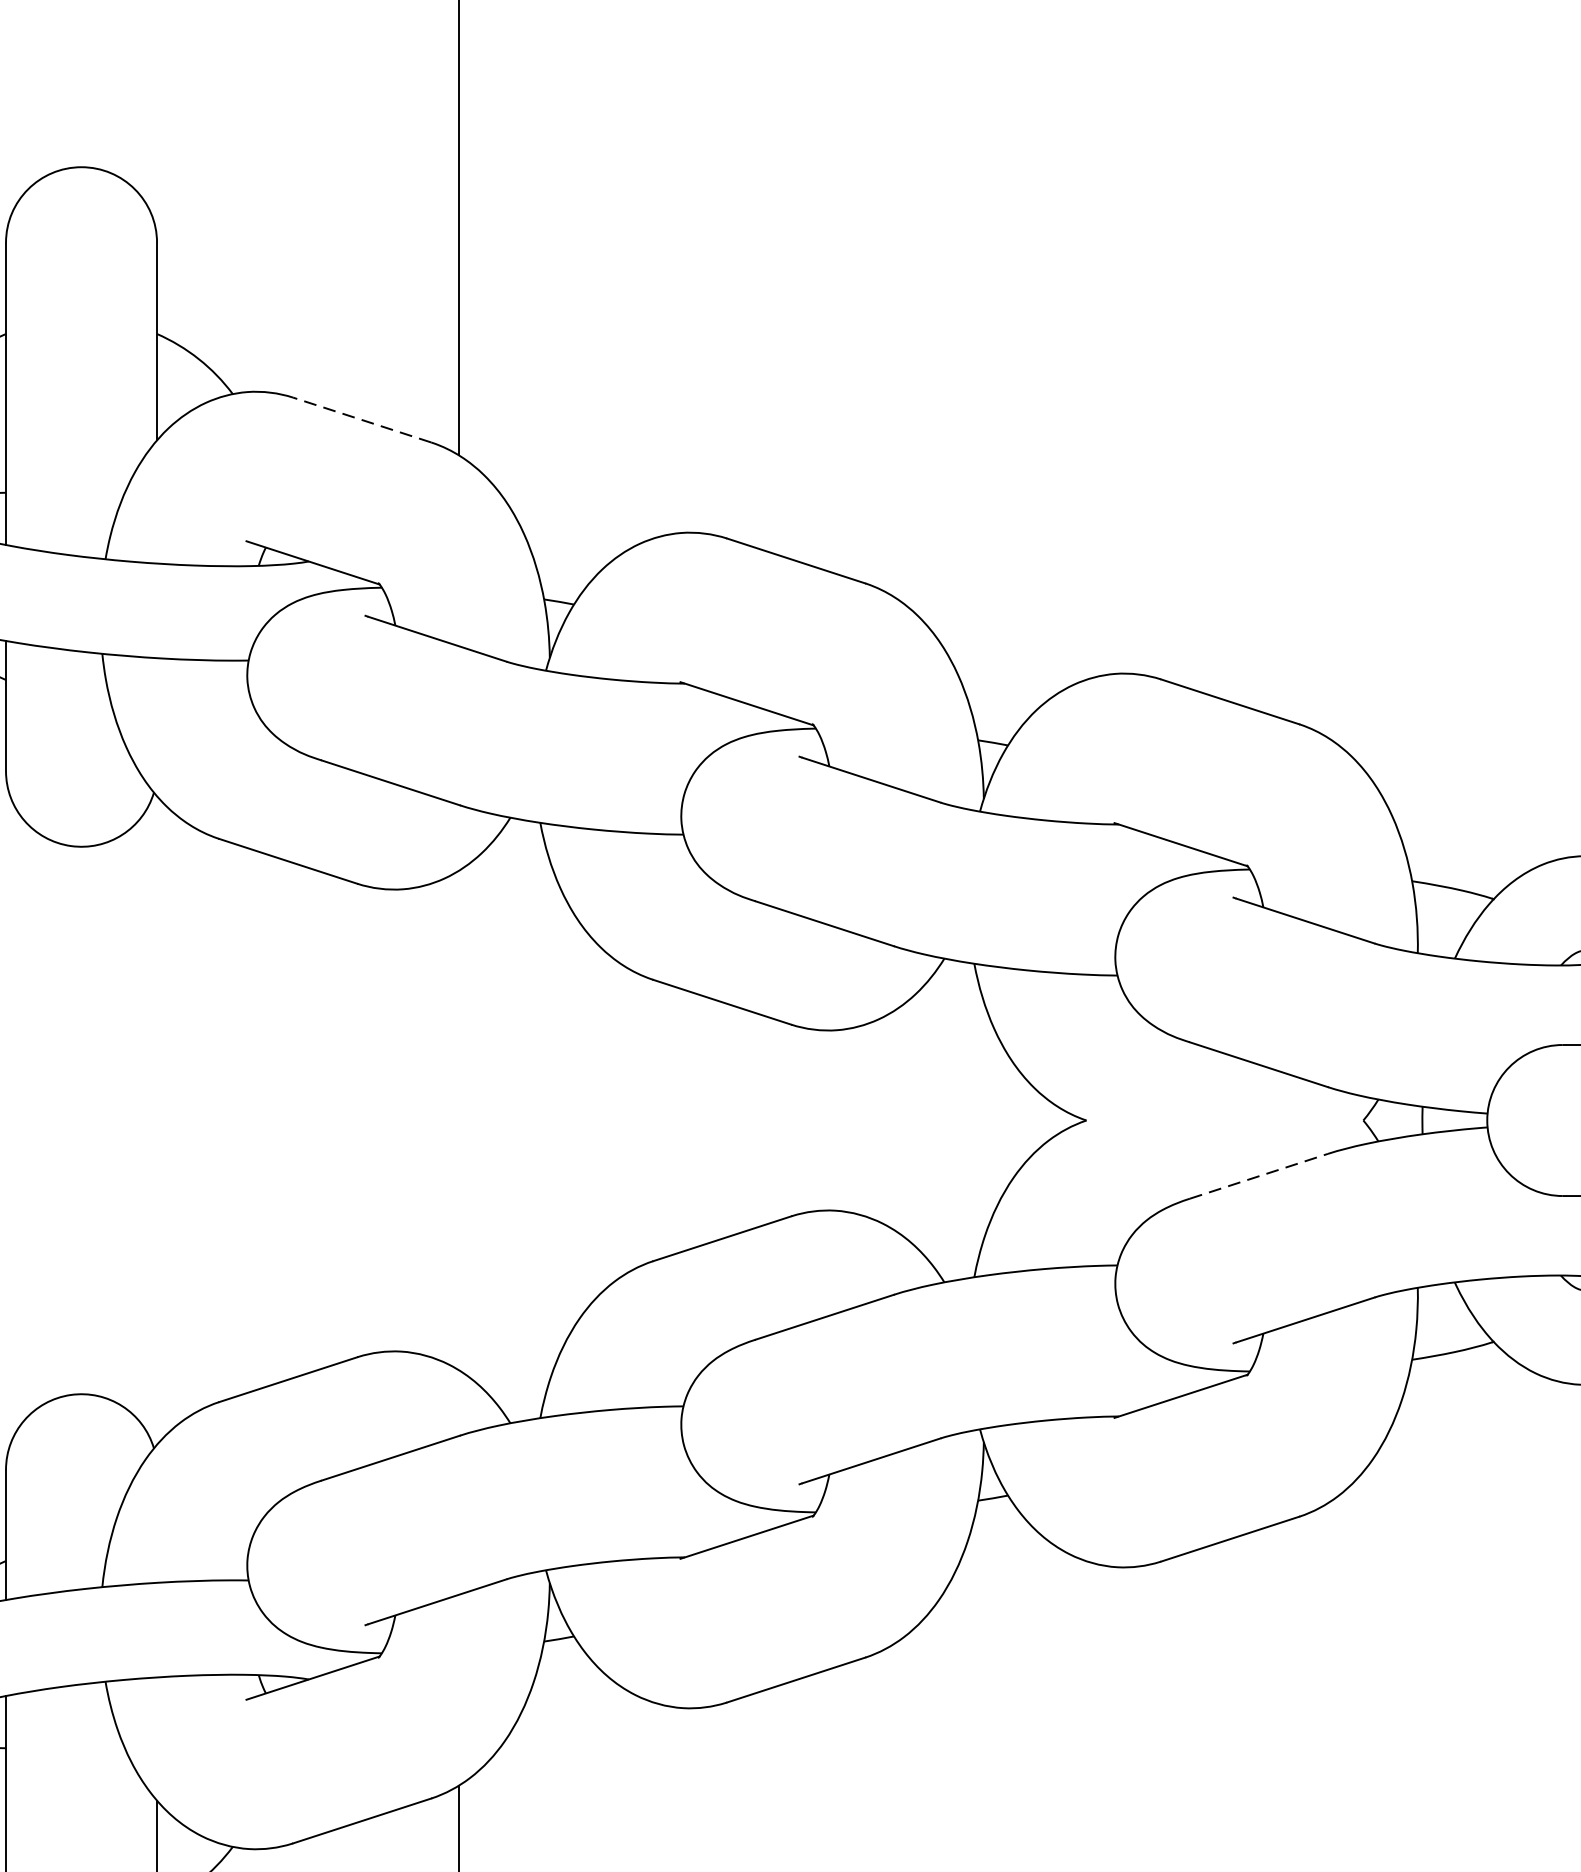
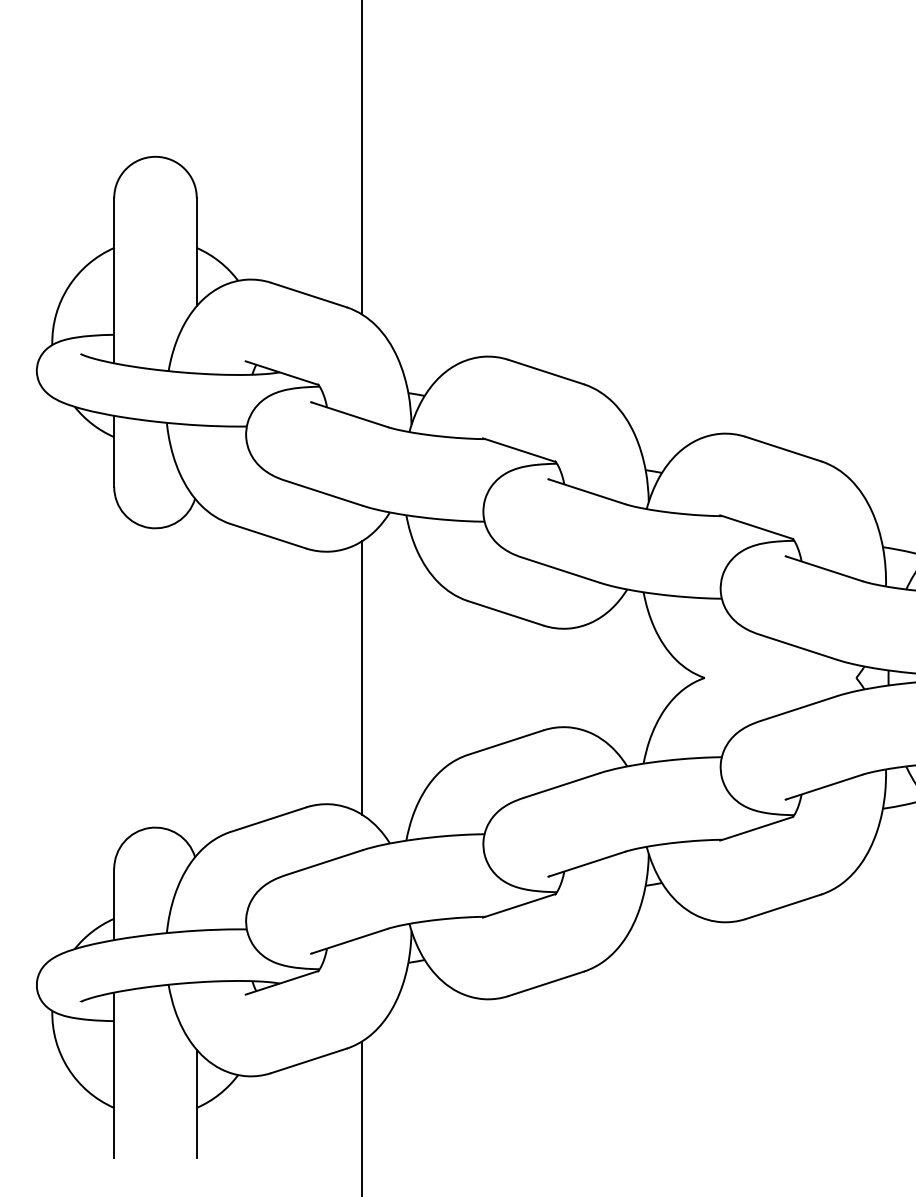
line: (361, 420) -> (308, 295), dashed -> solid
line: (458, 1119) -> (361, 677), added
line: (1259, 1176) -> (799, 708), dashed -> solid

